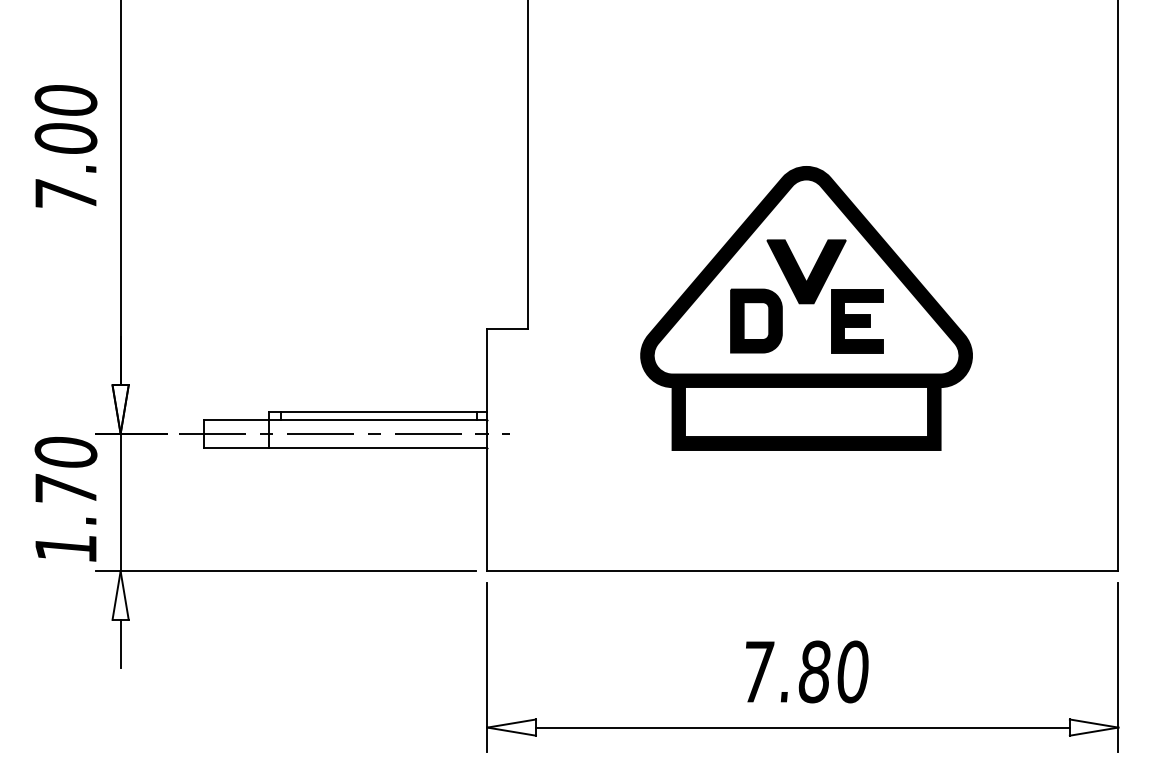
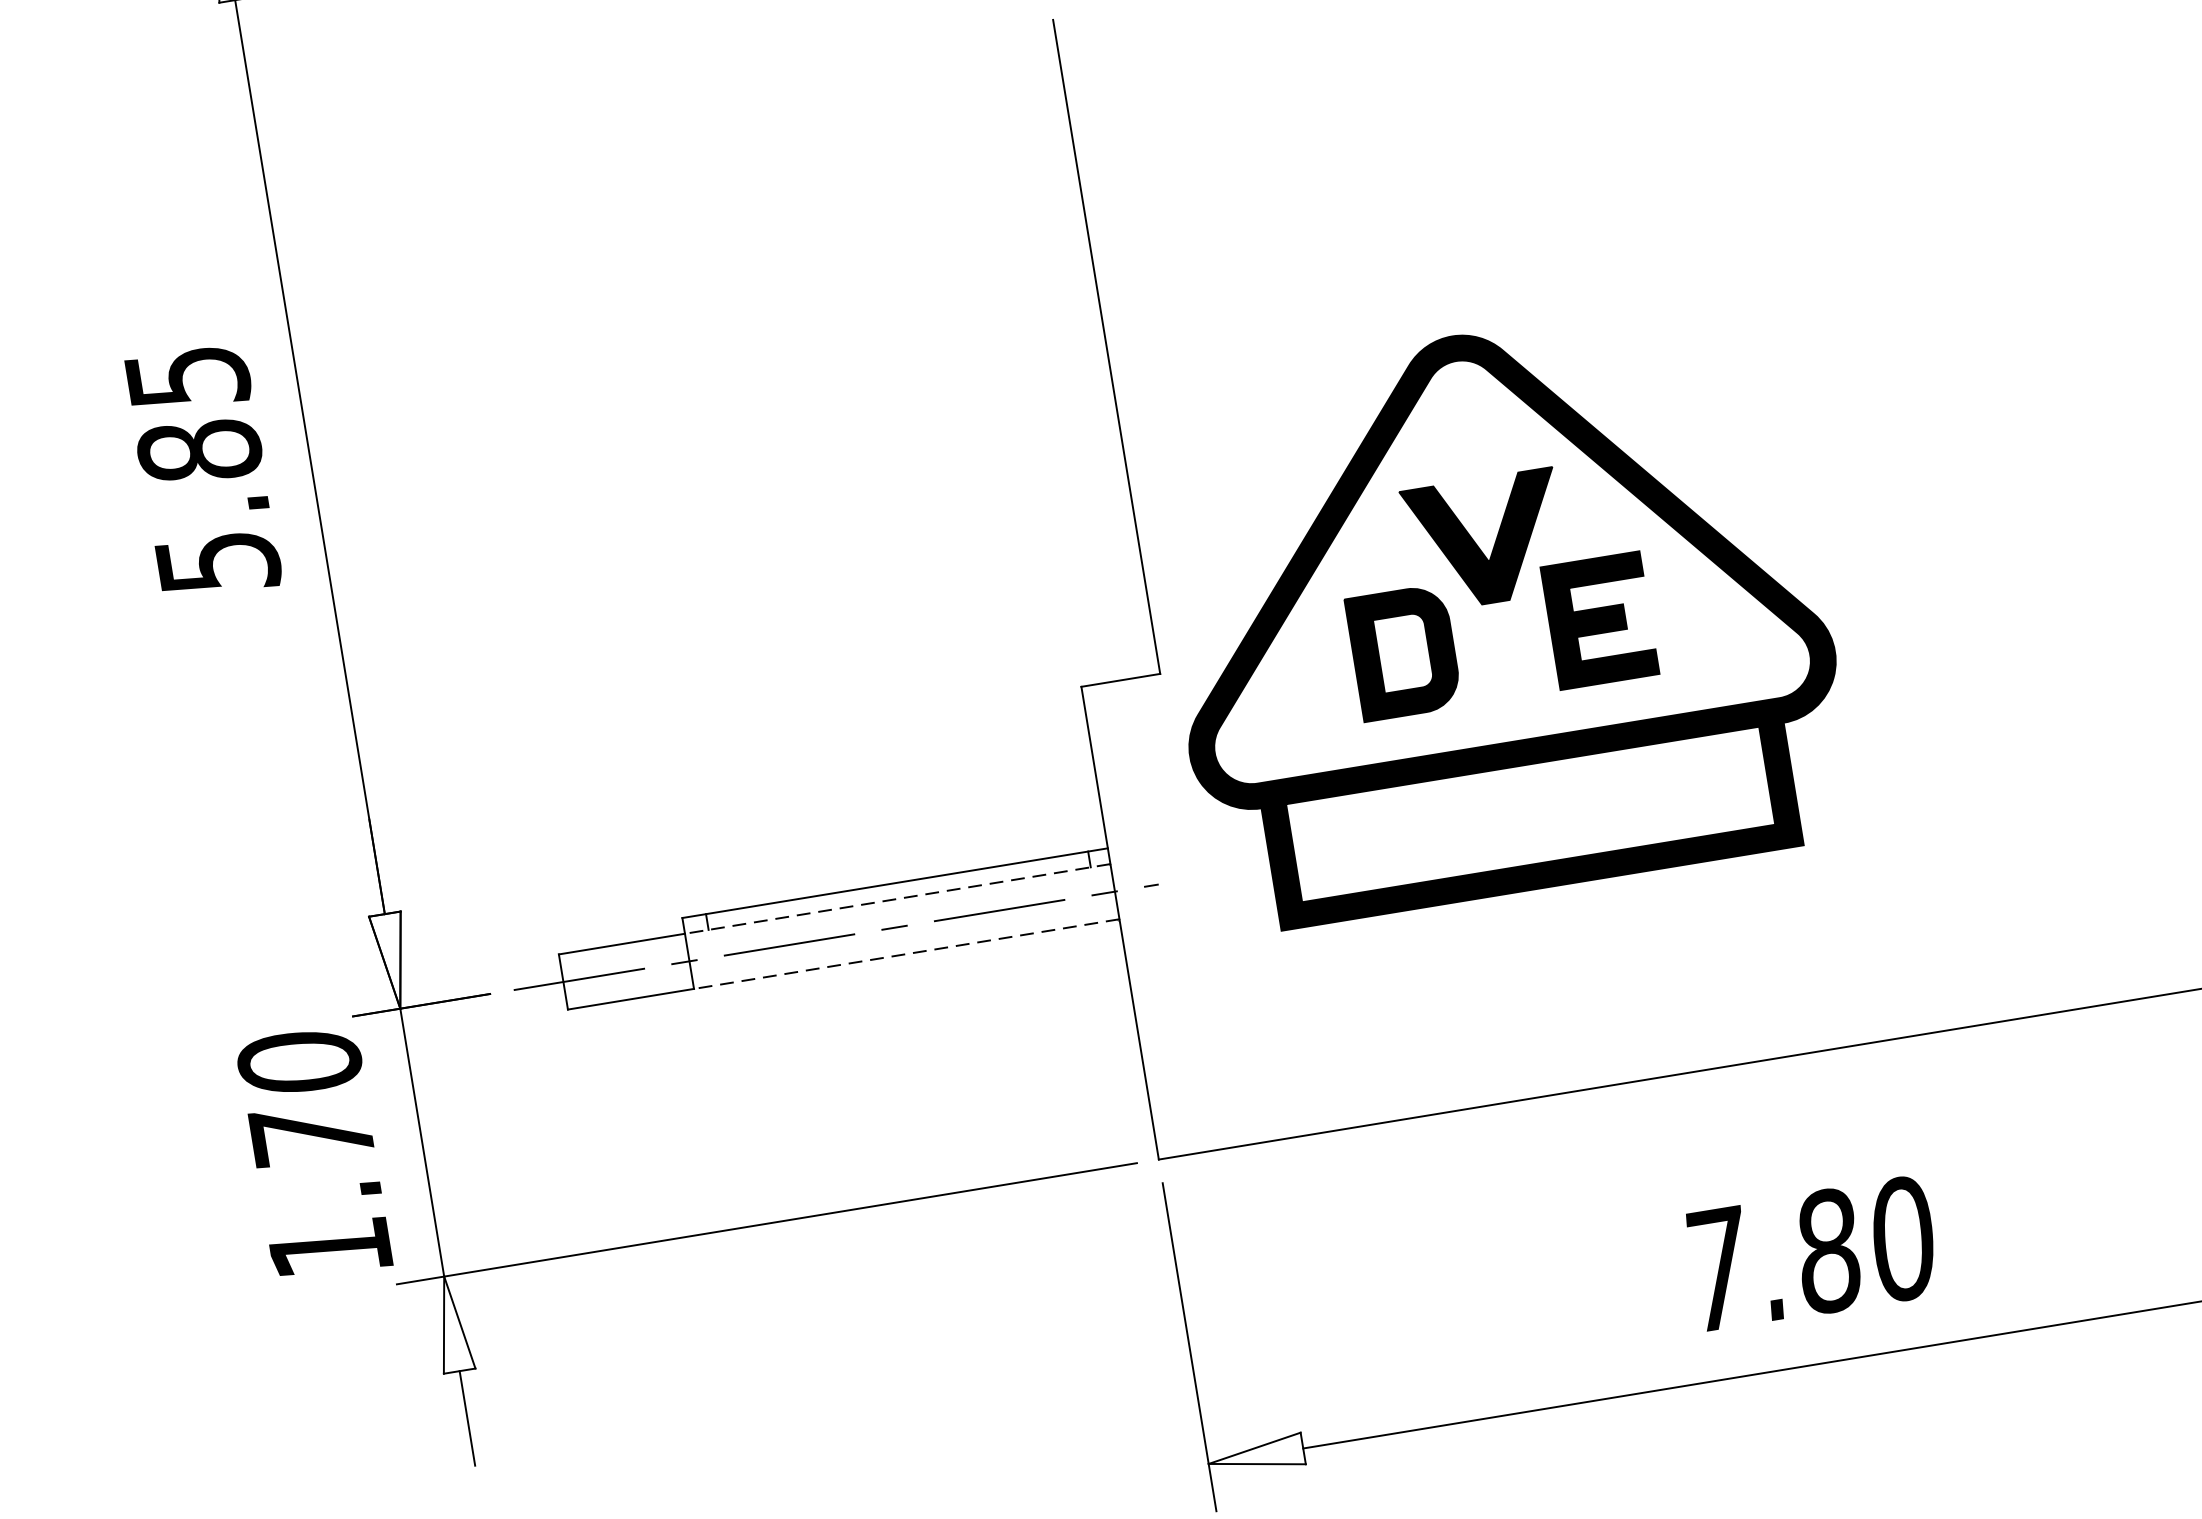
text: (65, 148) -> (201, 470), 7.00 -> 5.85
part: (806, 308) -> (1497, 612), moved
line: (377, 419) -> (896, 898), solid -> dashed
line: (377, 447) -> (905, 953), solid -> dashed

